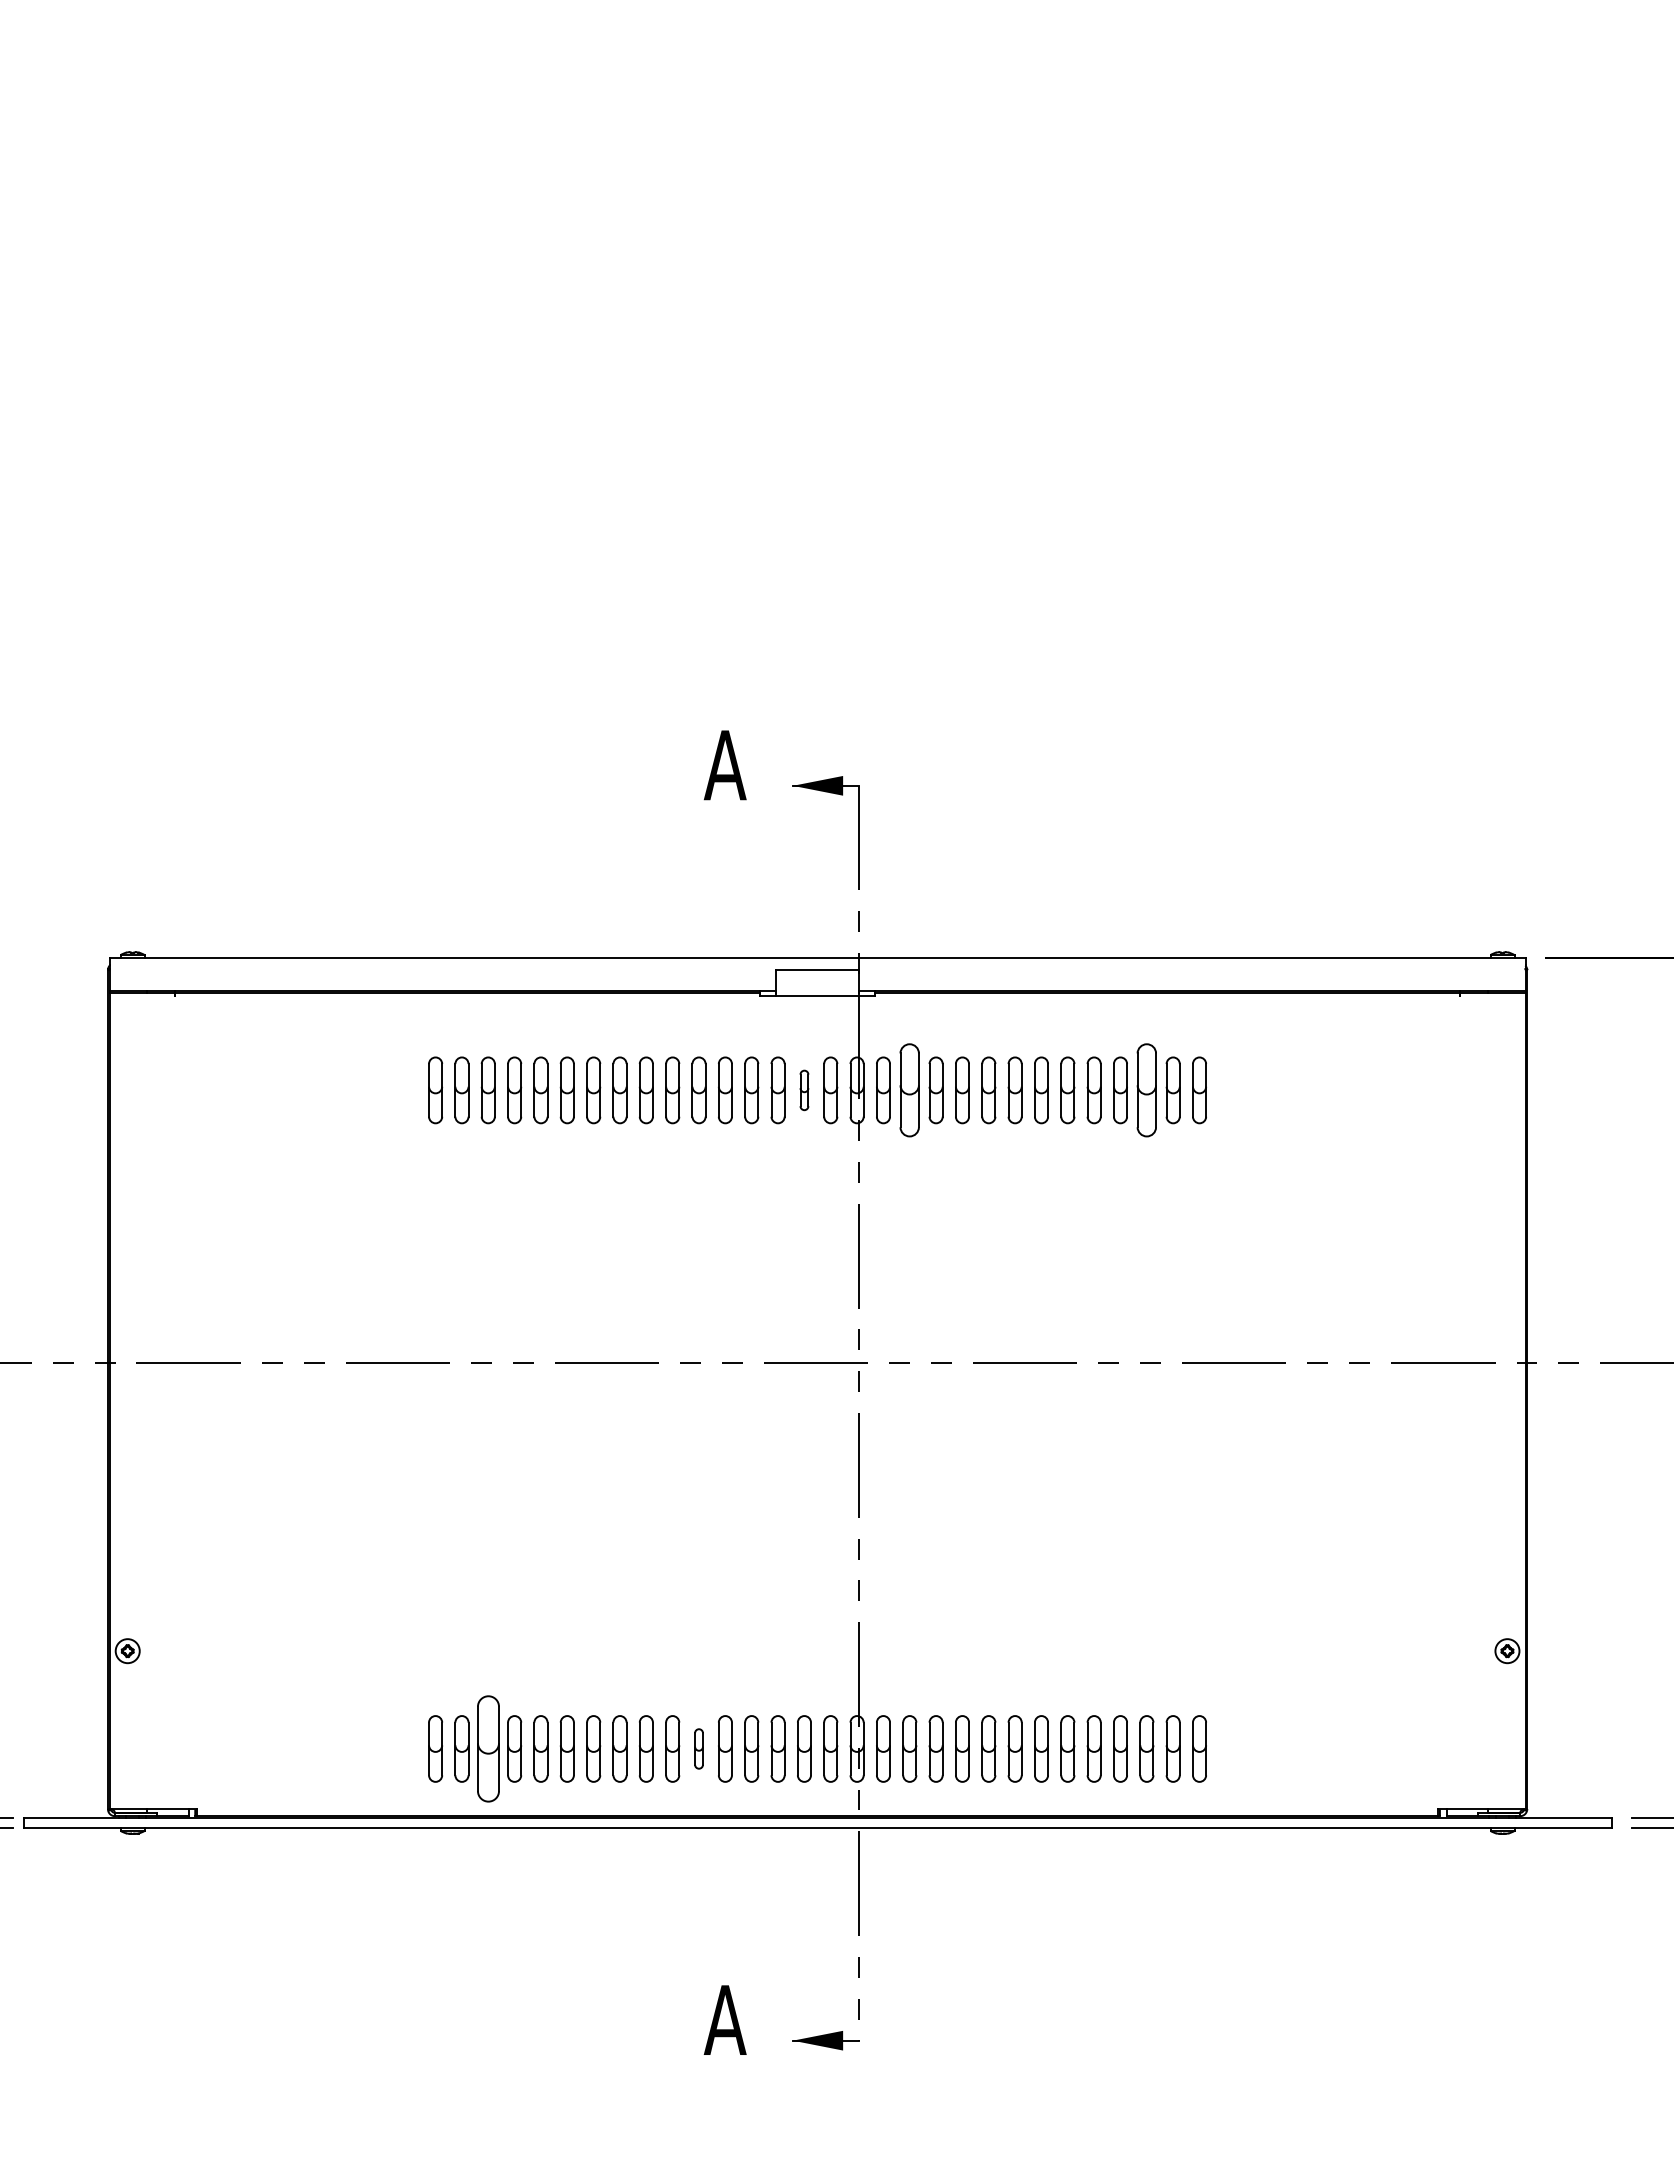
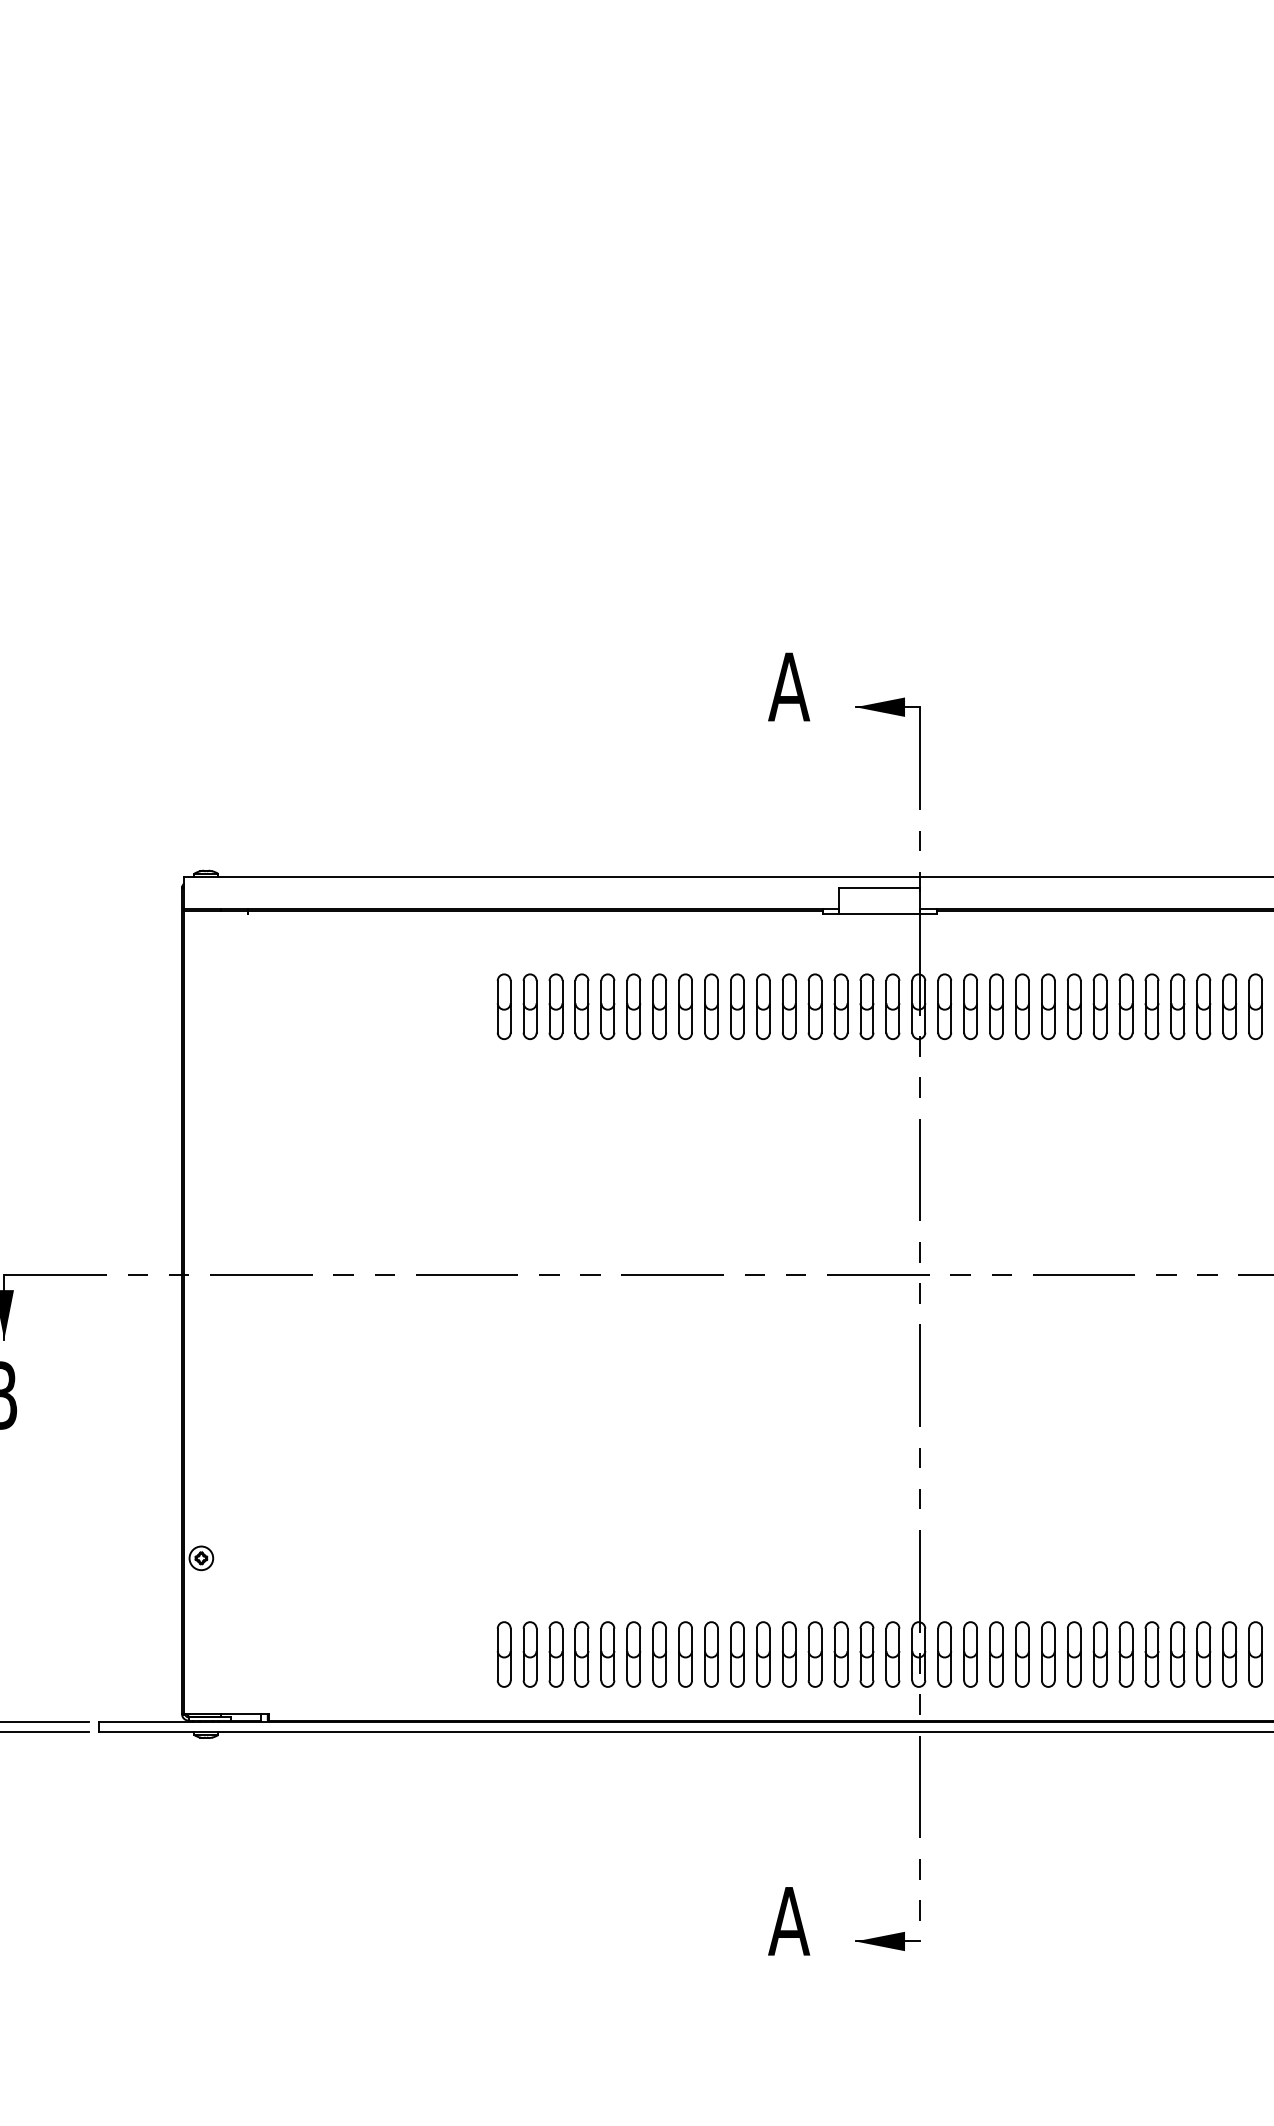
part: (804, 1090) -> (867, 1006), size x1.67
part: (909, 1090) -> (970, 1006), size x0.71
part: (1146, 1090) -> (1203, 1006), size x0.71
part: (487, 1748) -> (555, 1654), size x0.62
part: (698, 1748) -> (762, 1654), size x1.67

